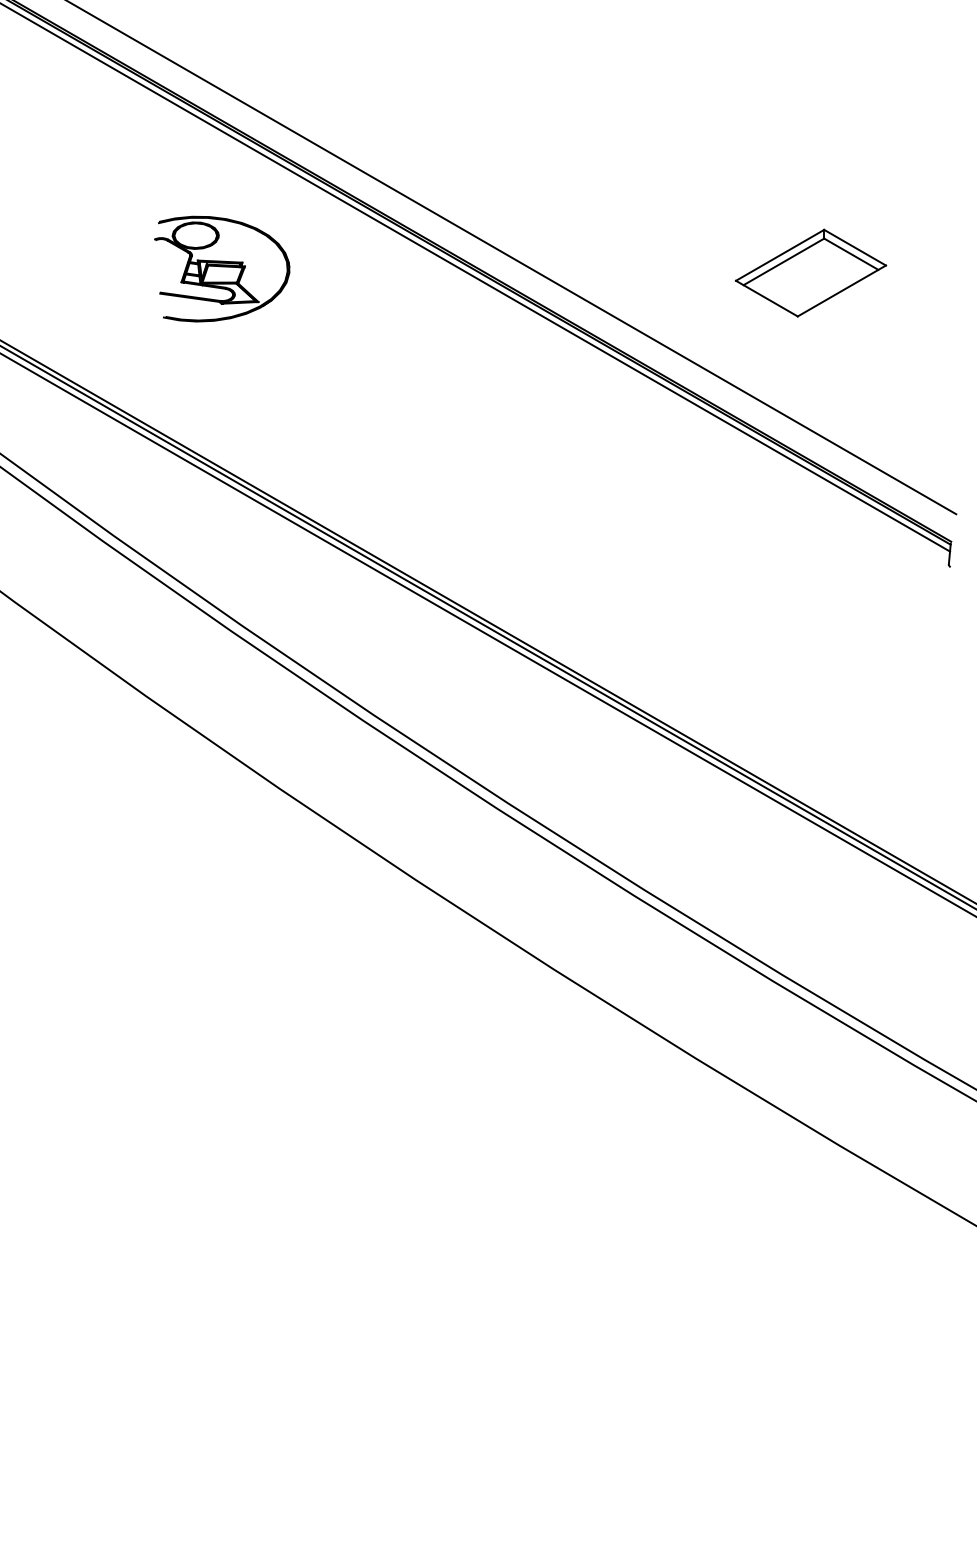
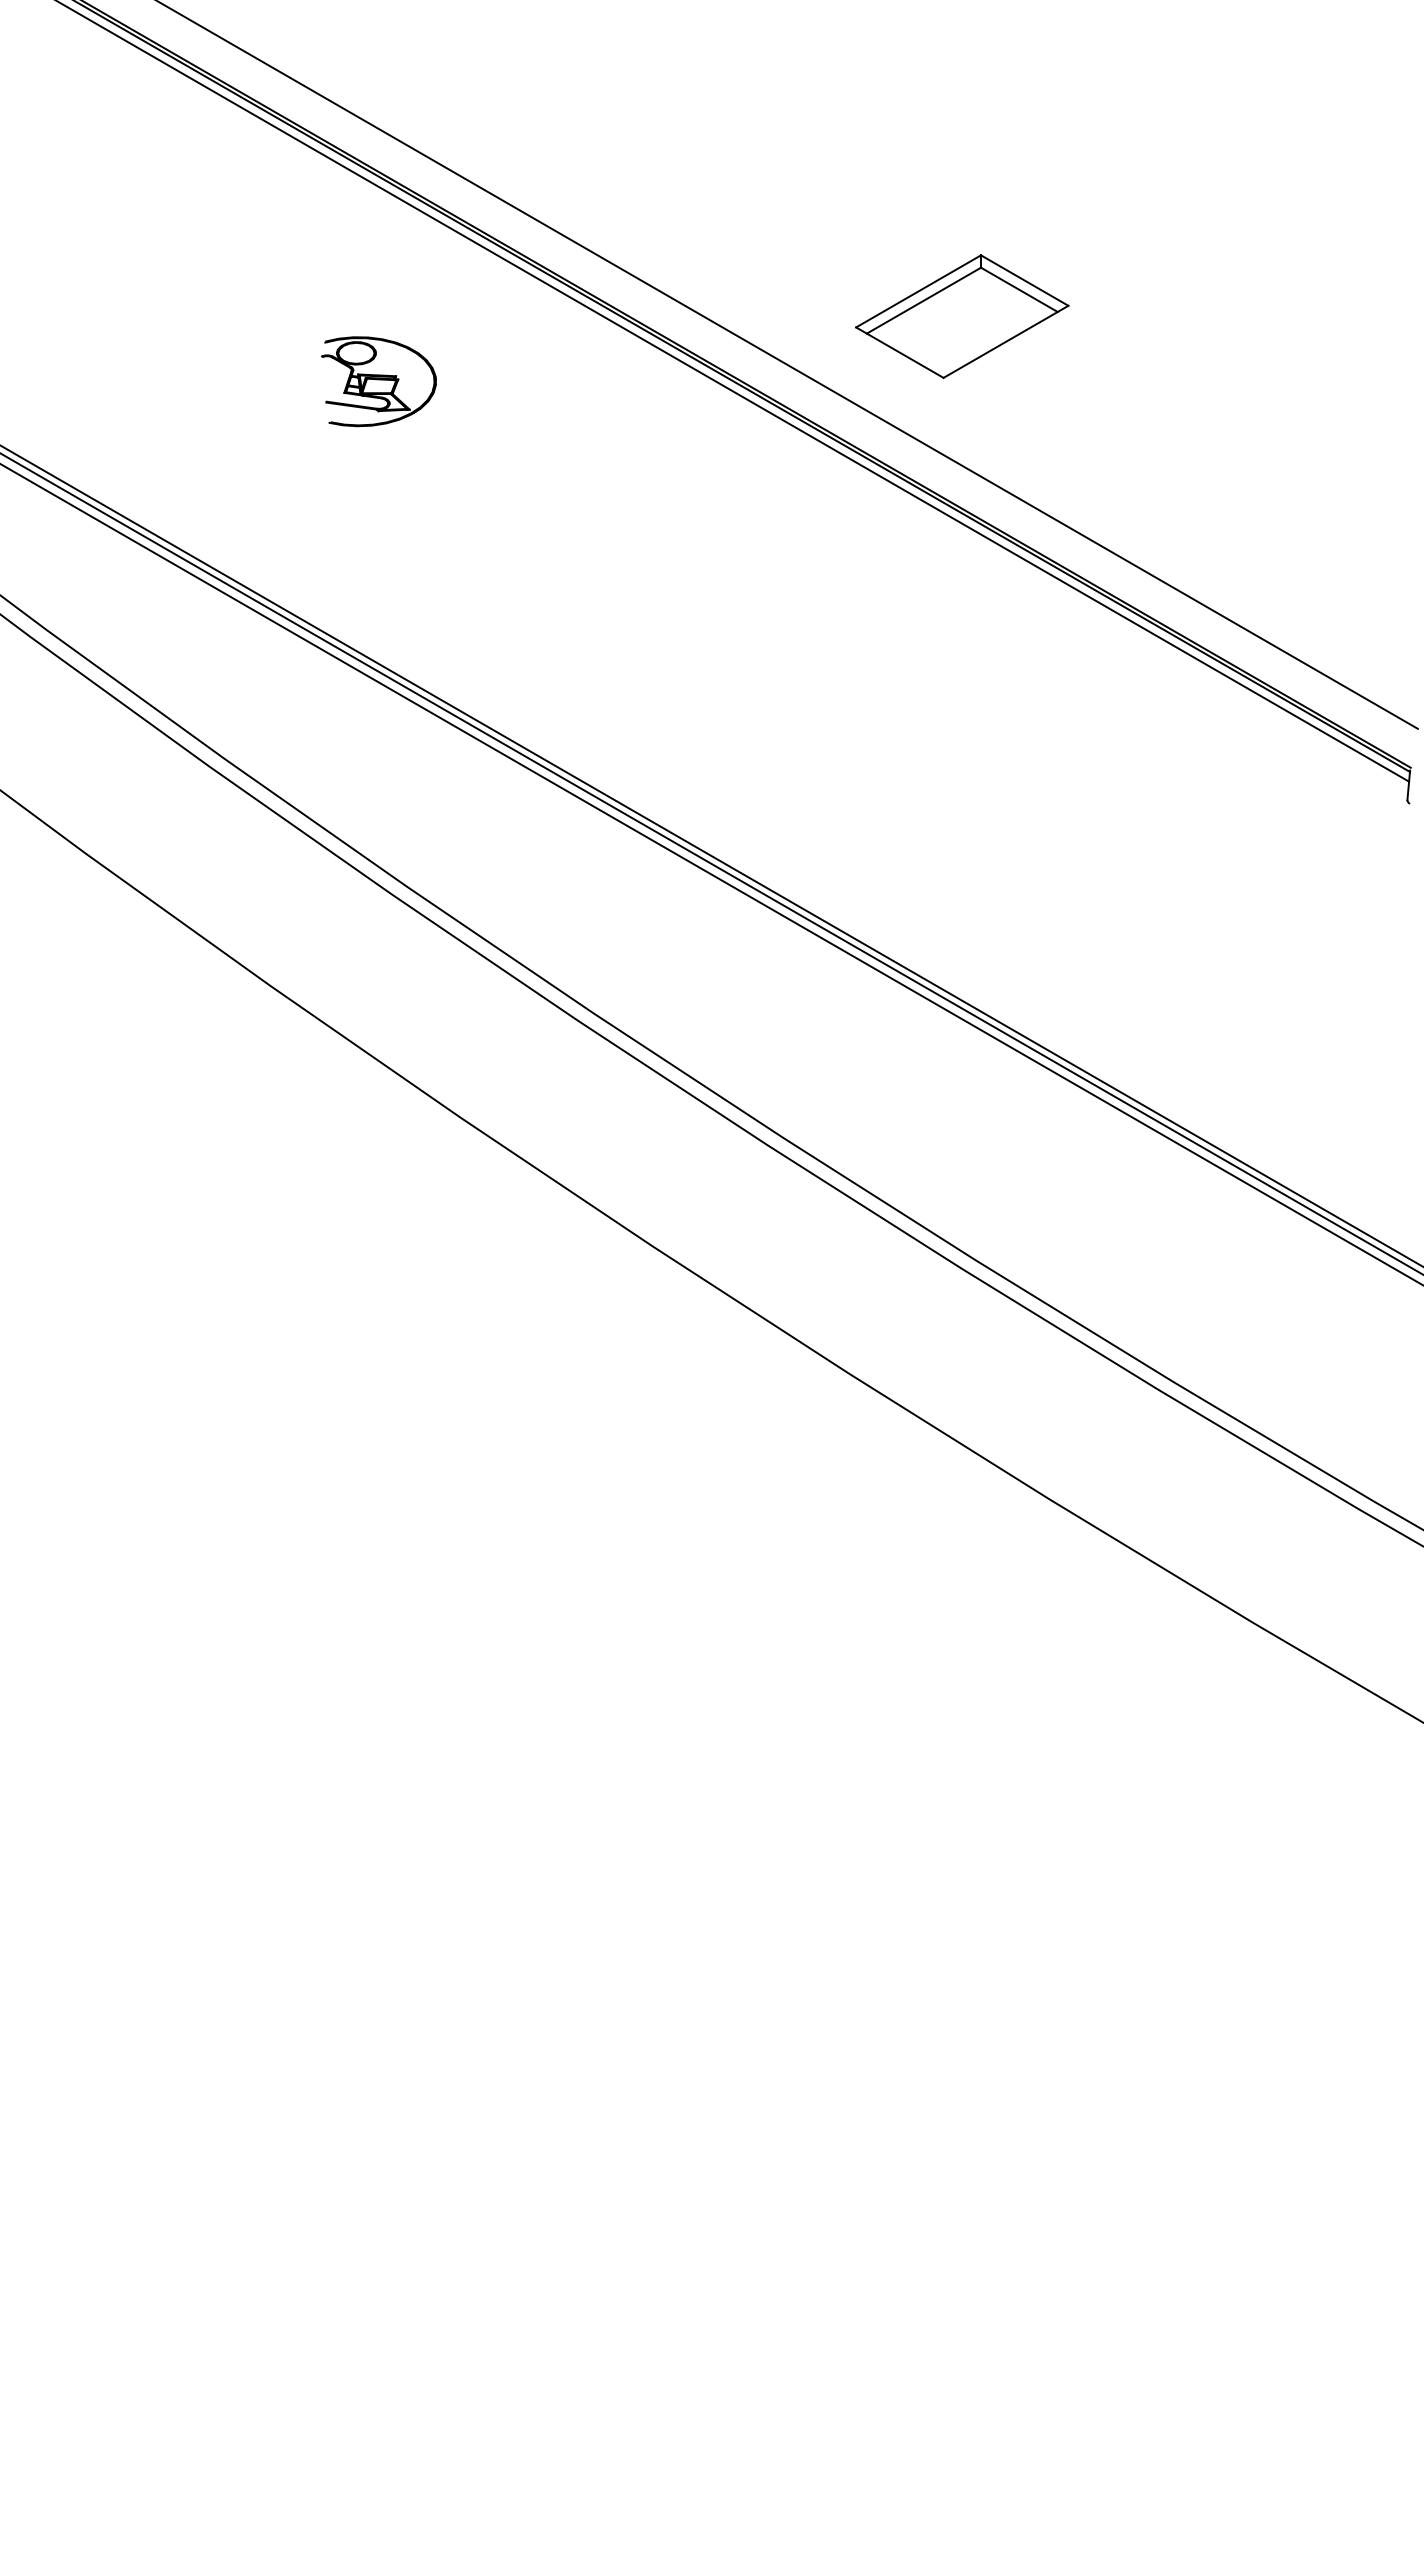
part: (221, 268) -> (378, 381), size x0.6
part: (811, 273) -> (962, 316), moved

